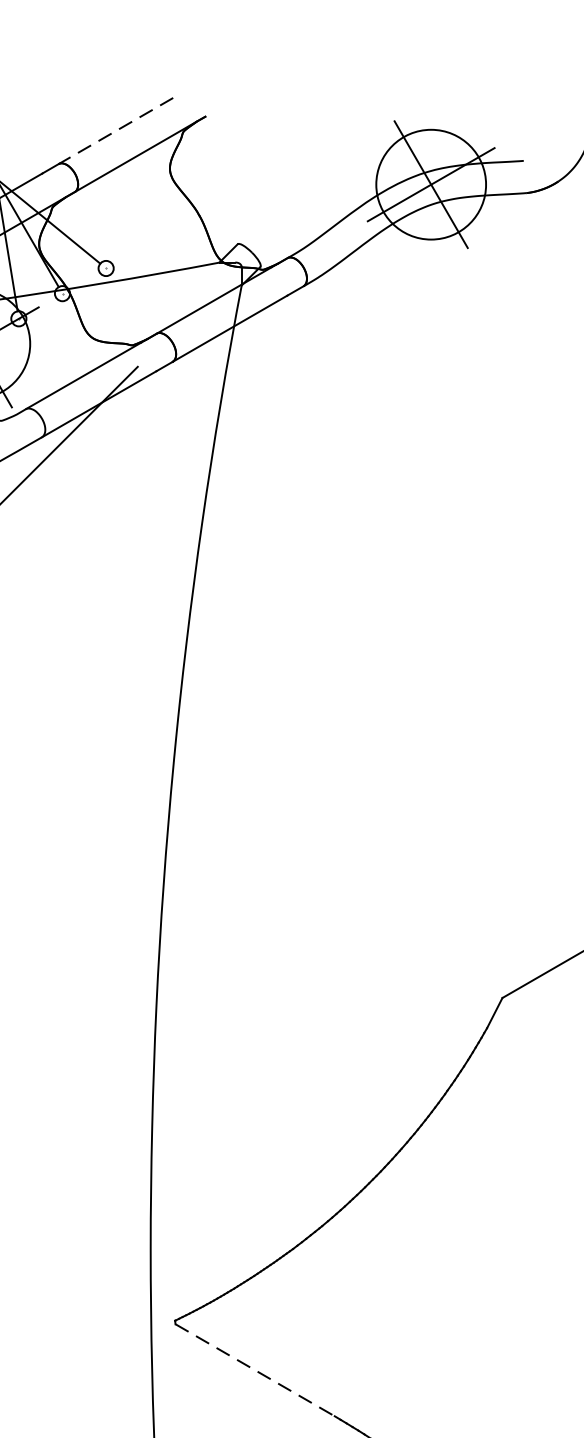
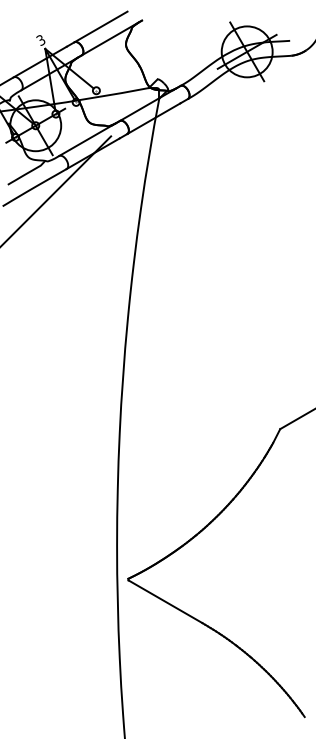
line: (114, 132) -> (100, 27), dashed -> solid
line: (255, 1369) -> (165, 601), dashed -> solid

